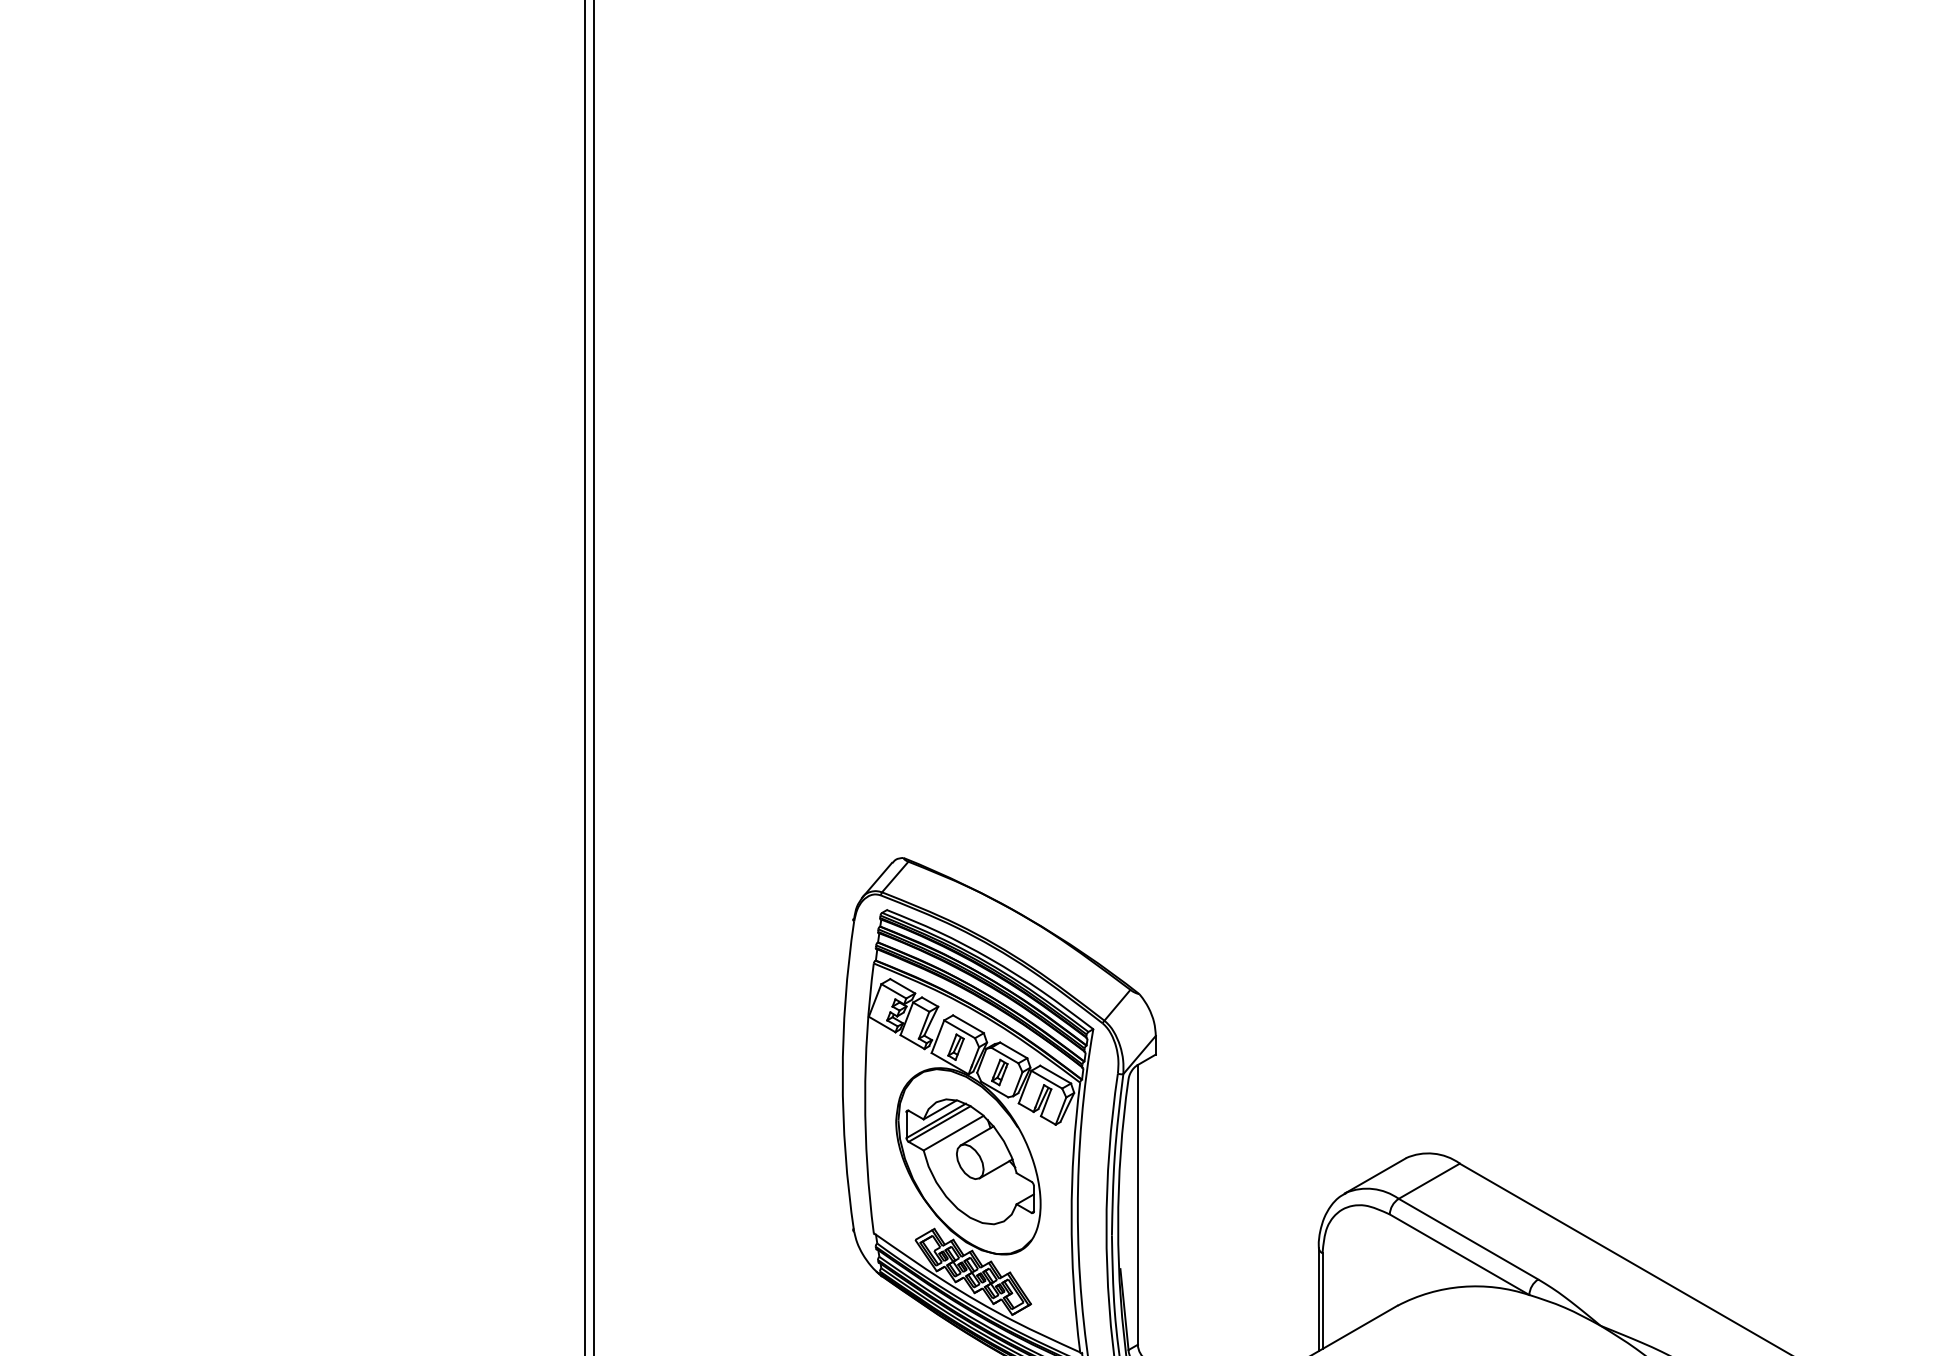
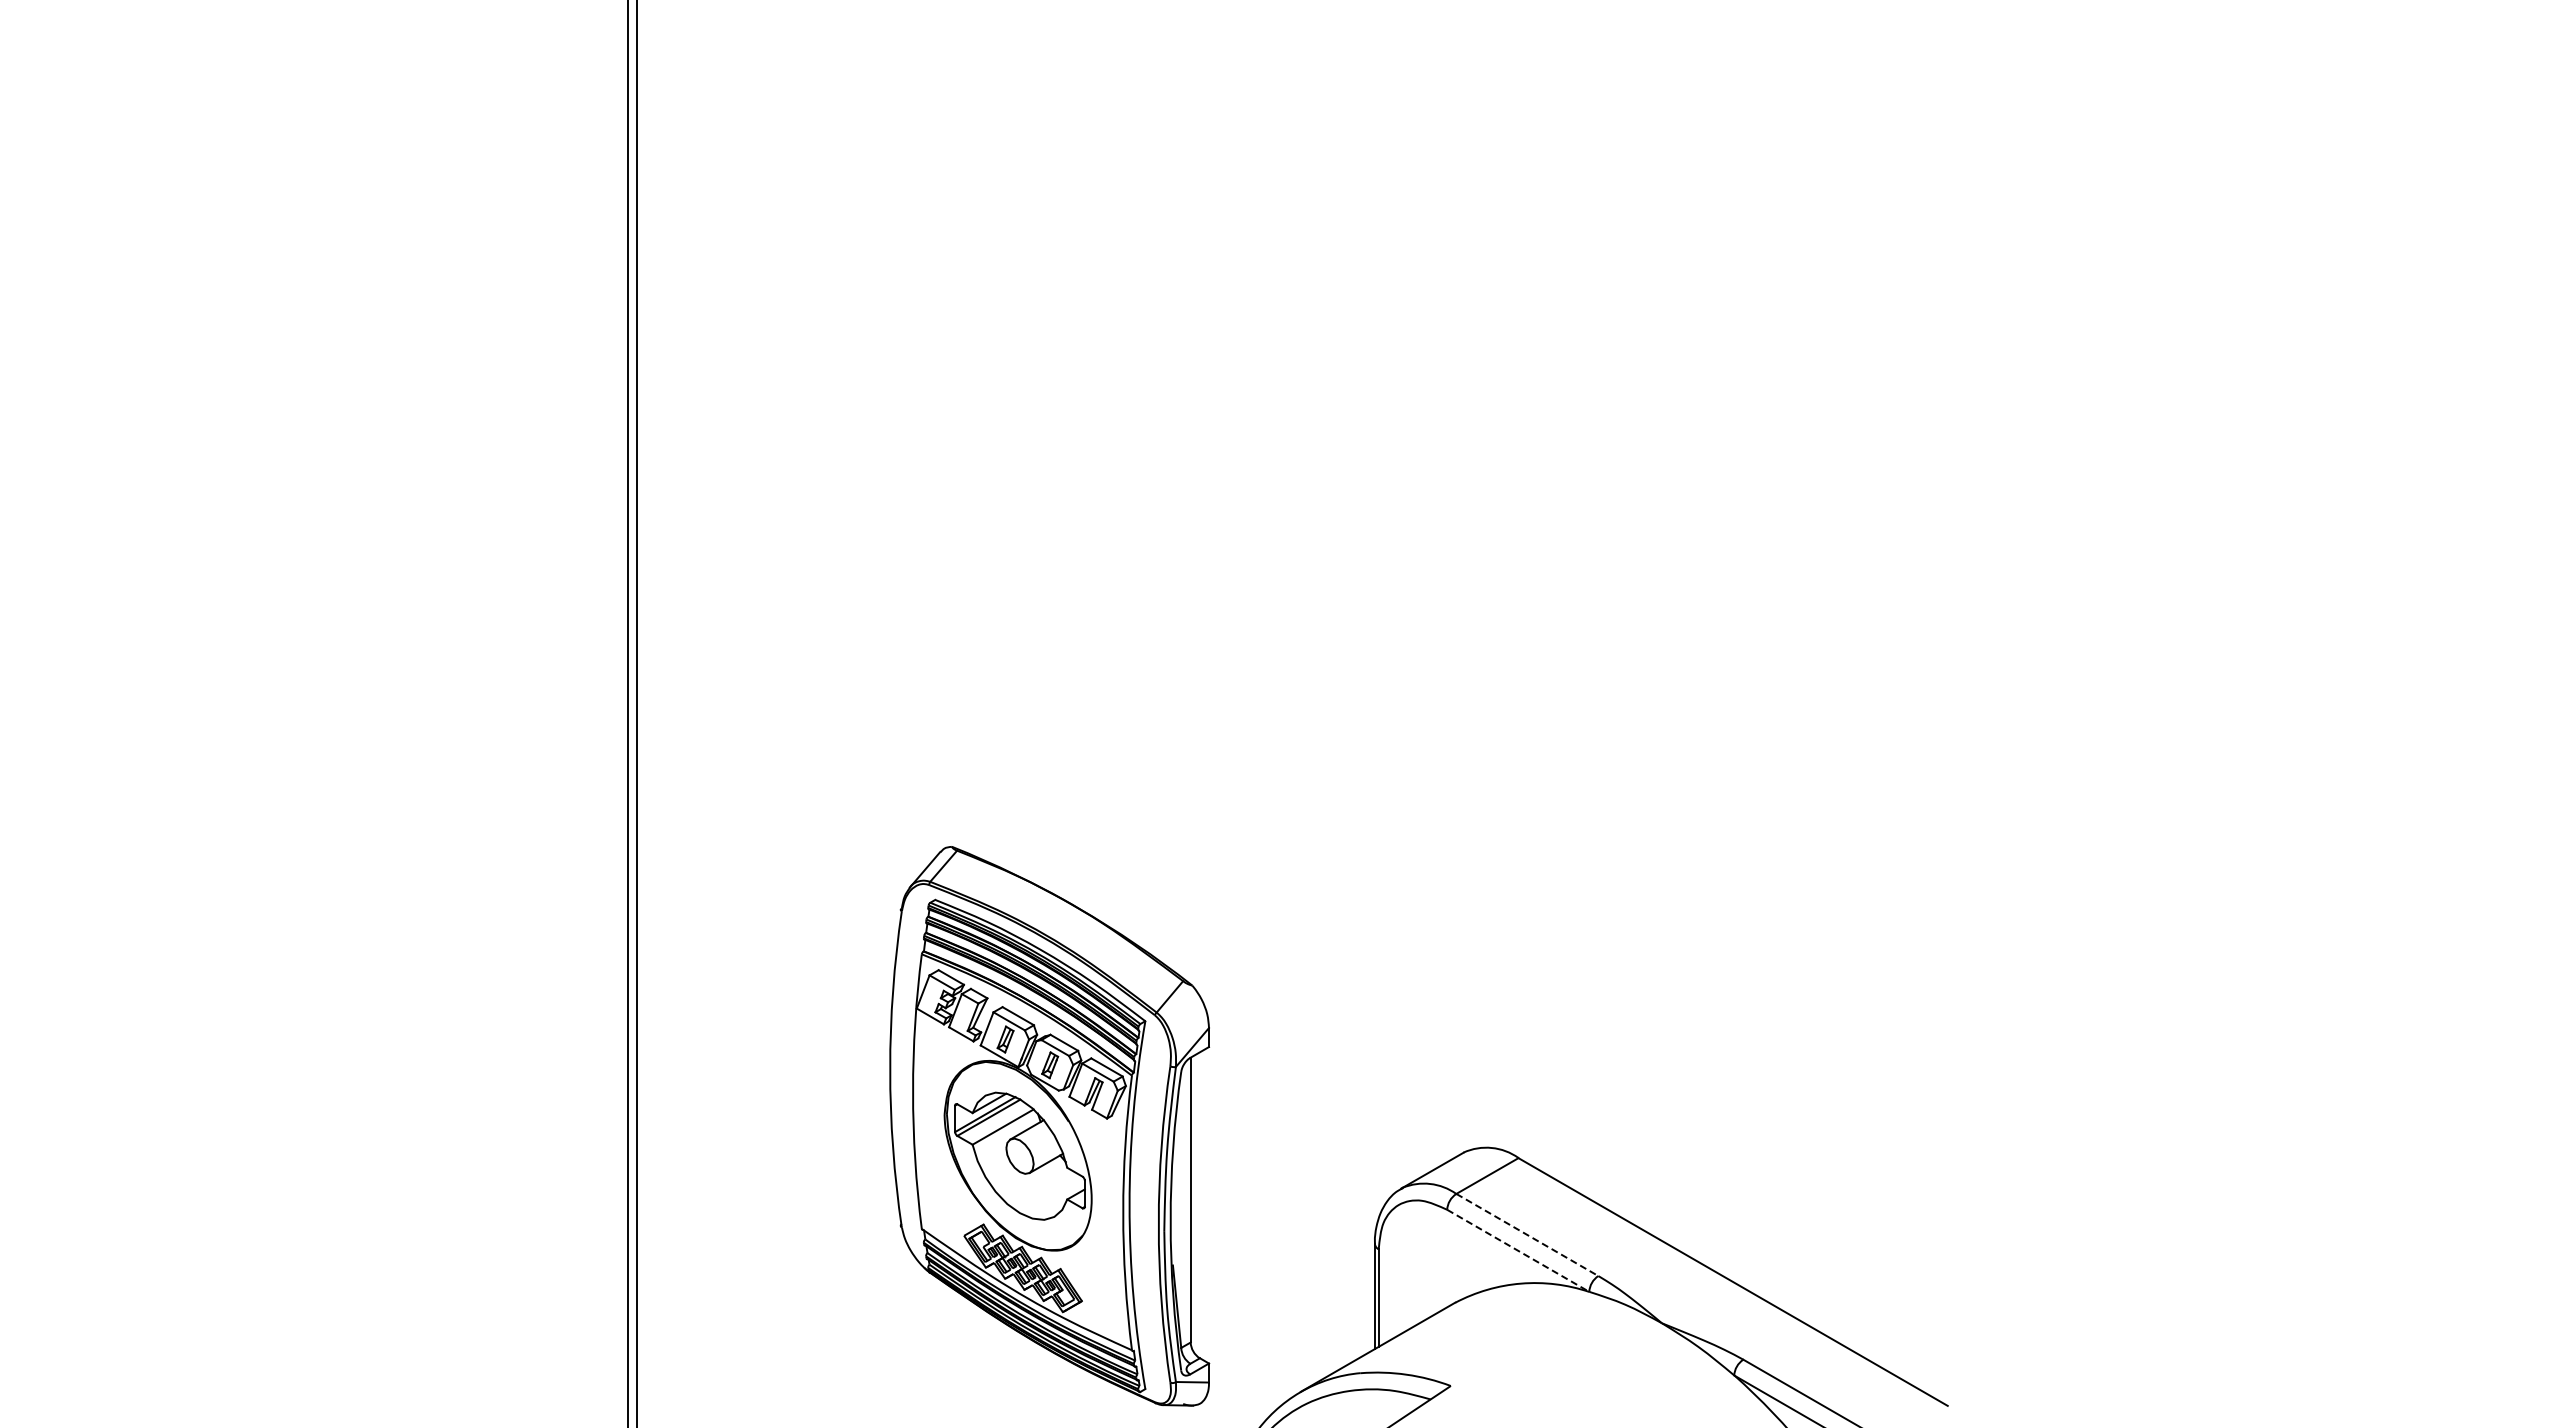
line: (1468, 1239) -> (1527, 1235), solid -> dashed
line: (1459, 1255) -> (1518, 1251), solid -> dashed

